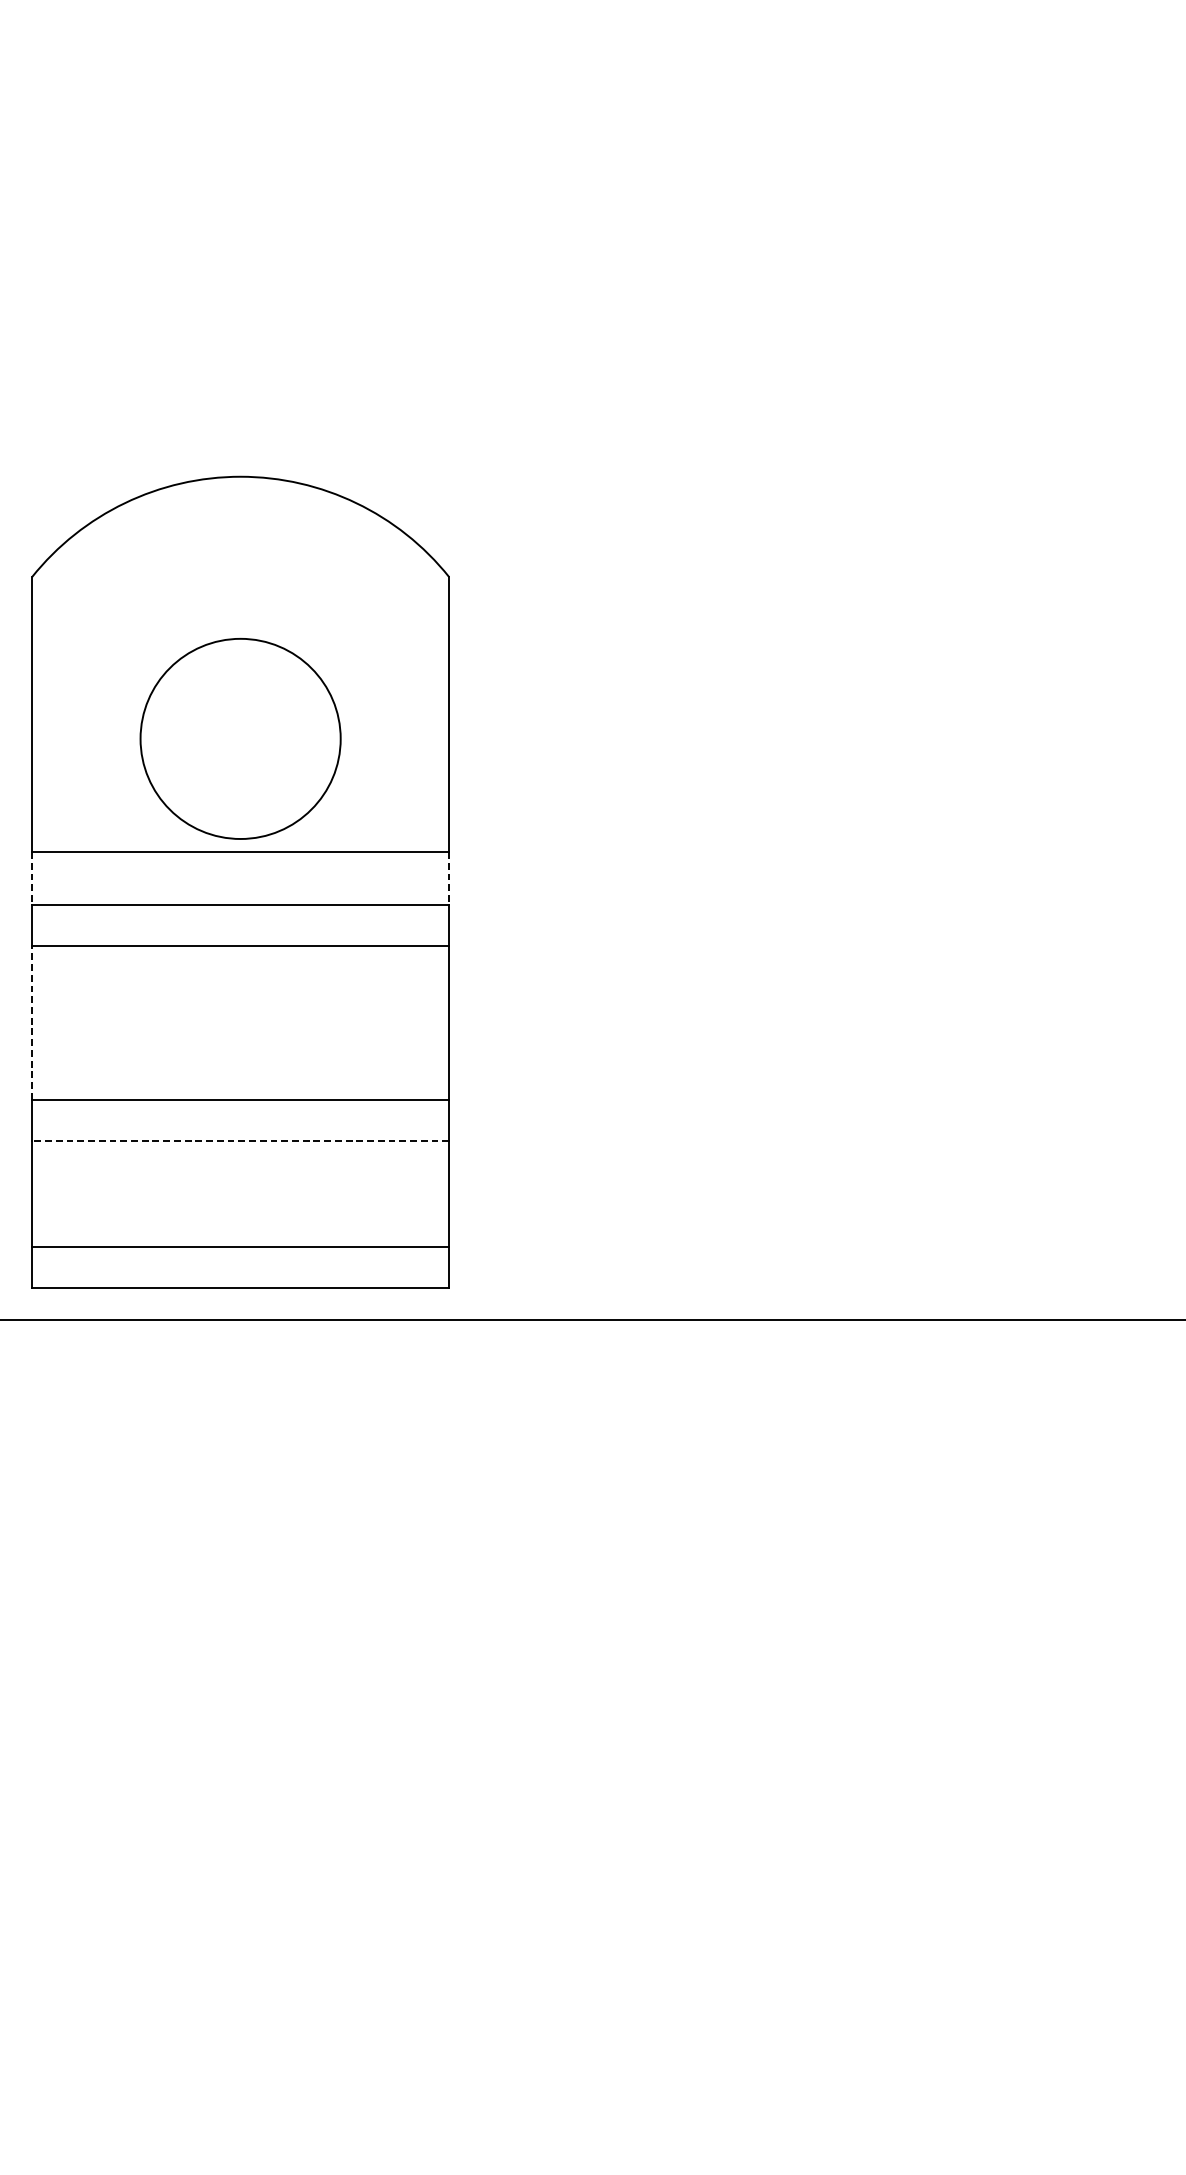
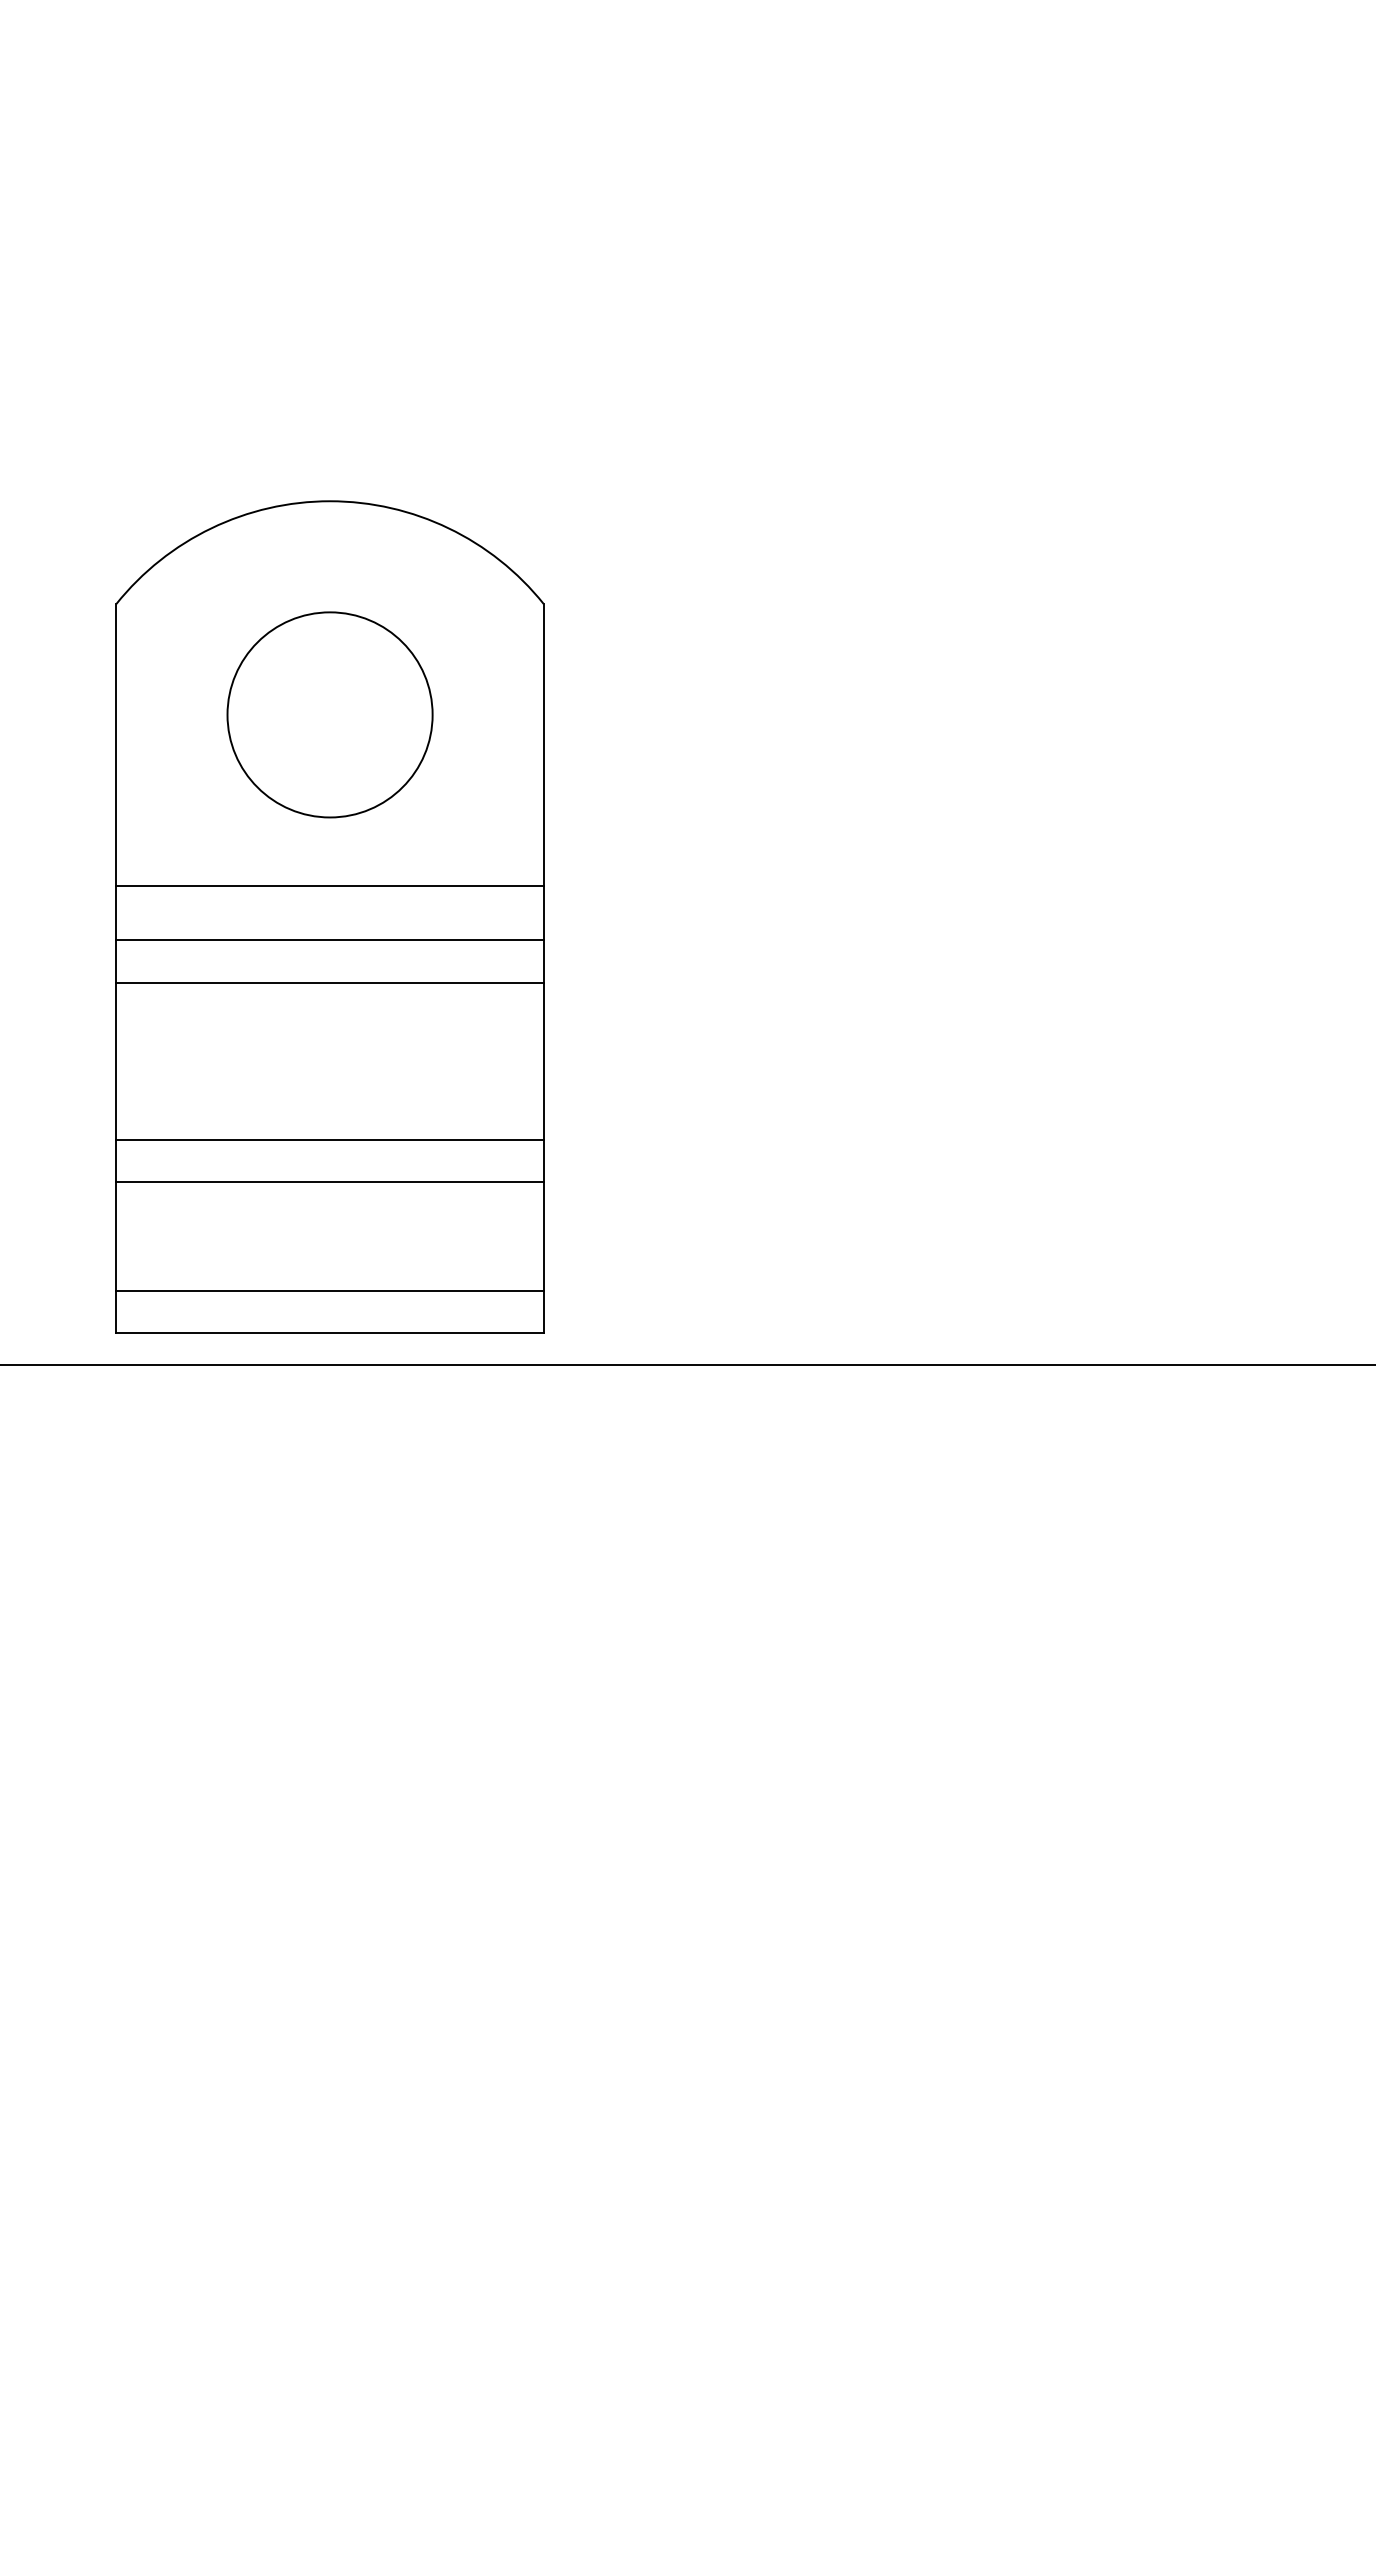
circle: (240, 738) -> (329, 714), moved
line: (32, 879) -> (116, 913), dashed -> solid
line: (448, 879) -> (543, 913), dashed -> solid
line: (32, 1023) -> (116, 1061), dashed -> solid
line: (241, 1140) -> (330, 1181), dashed -> solid

